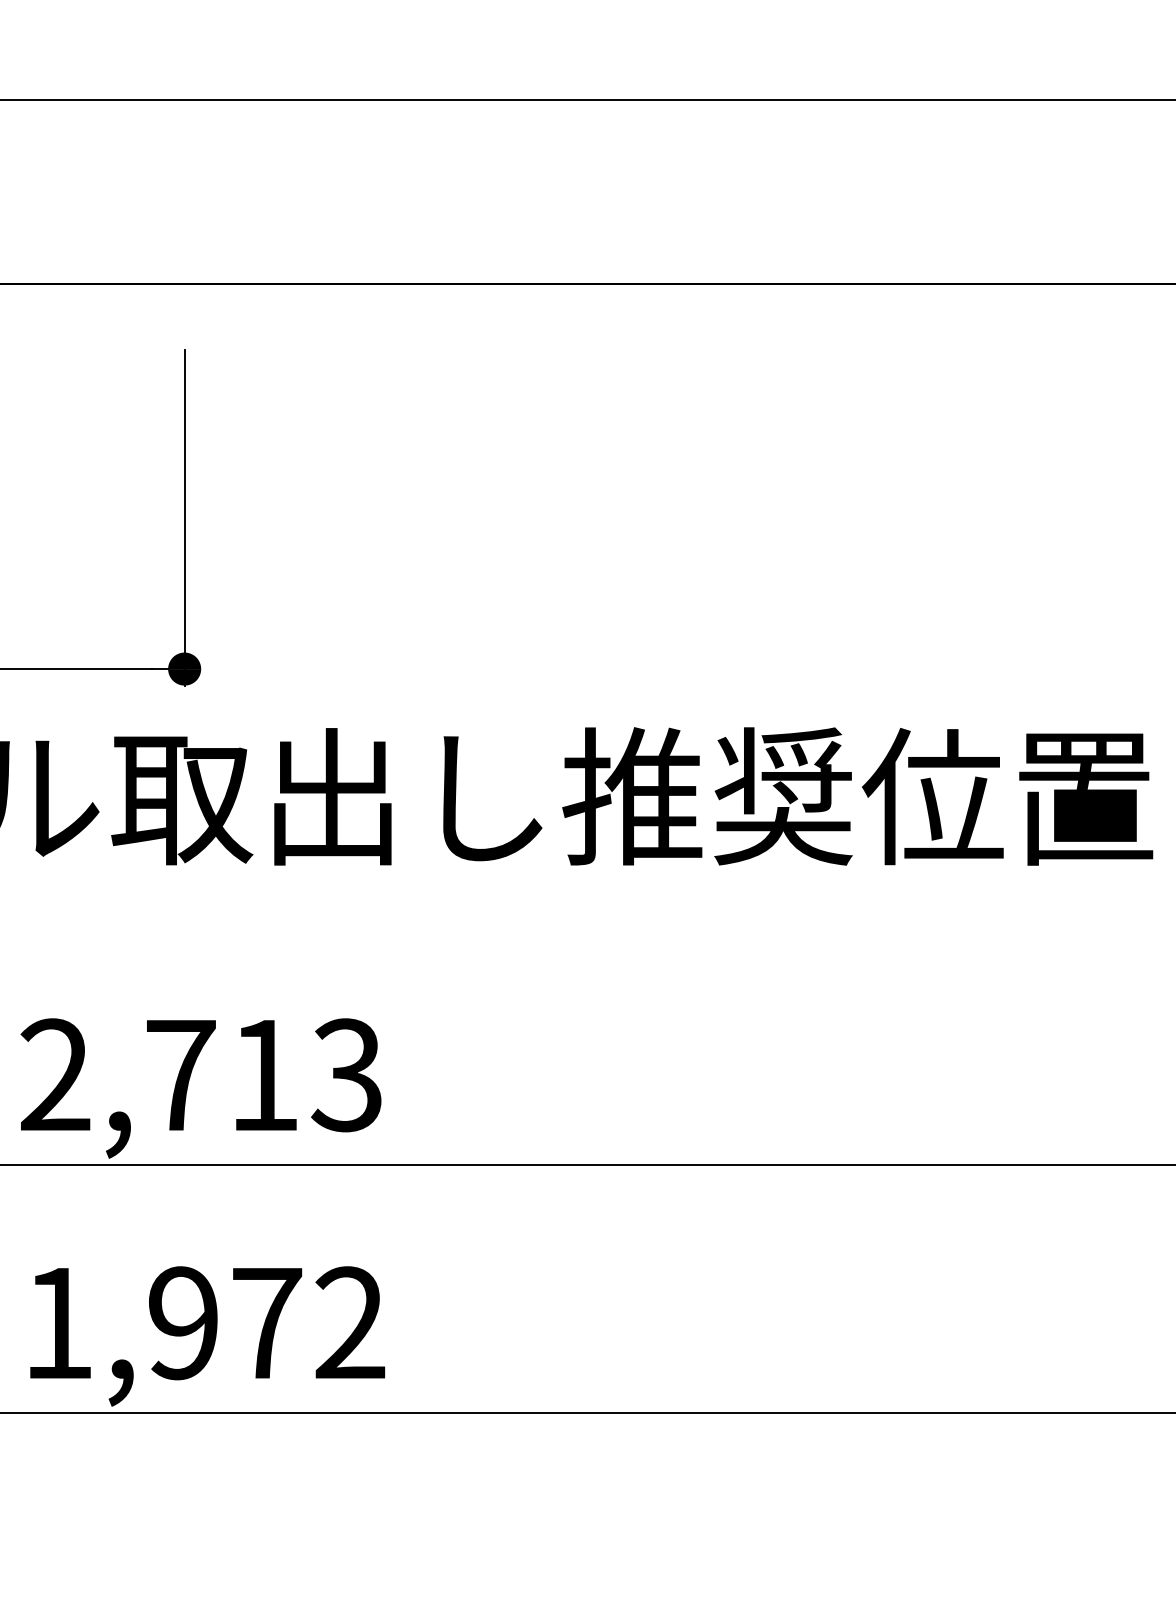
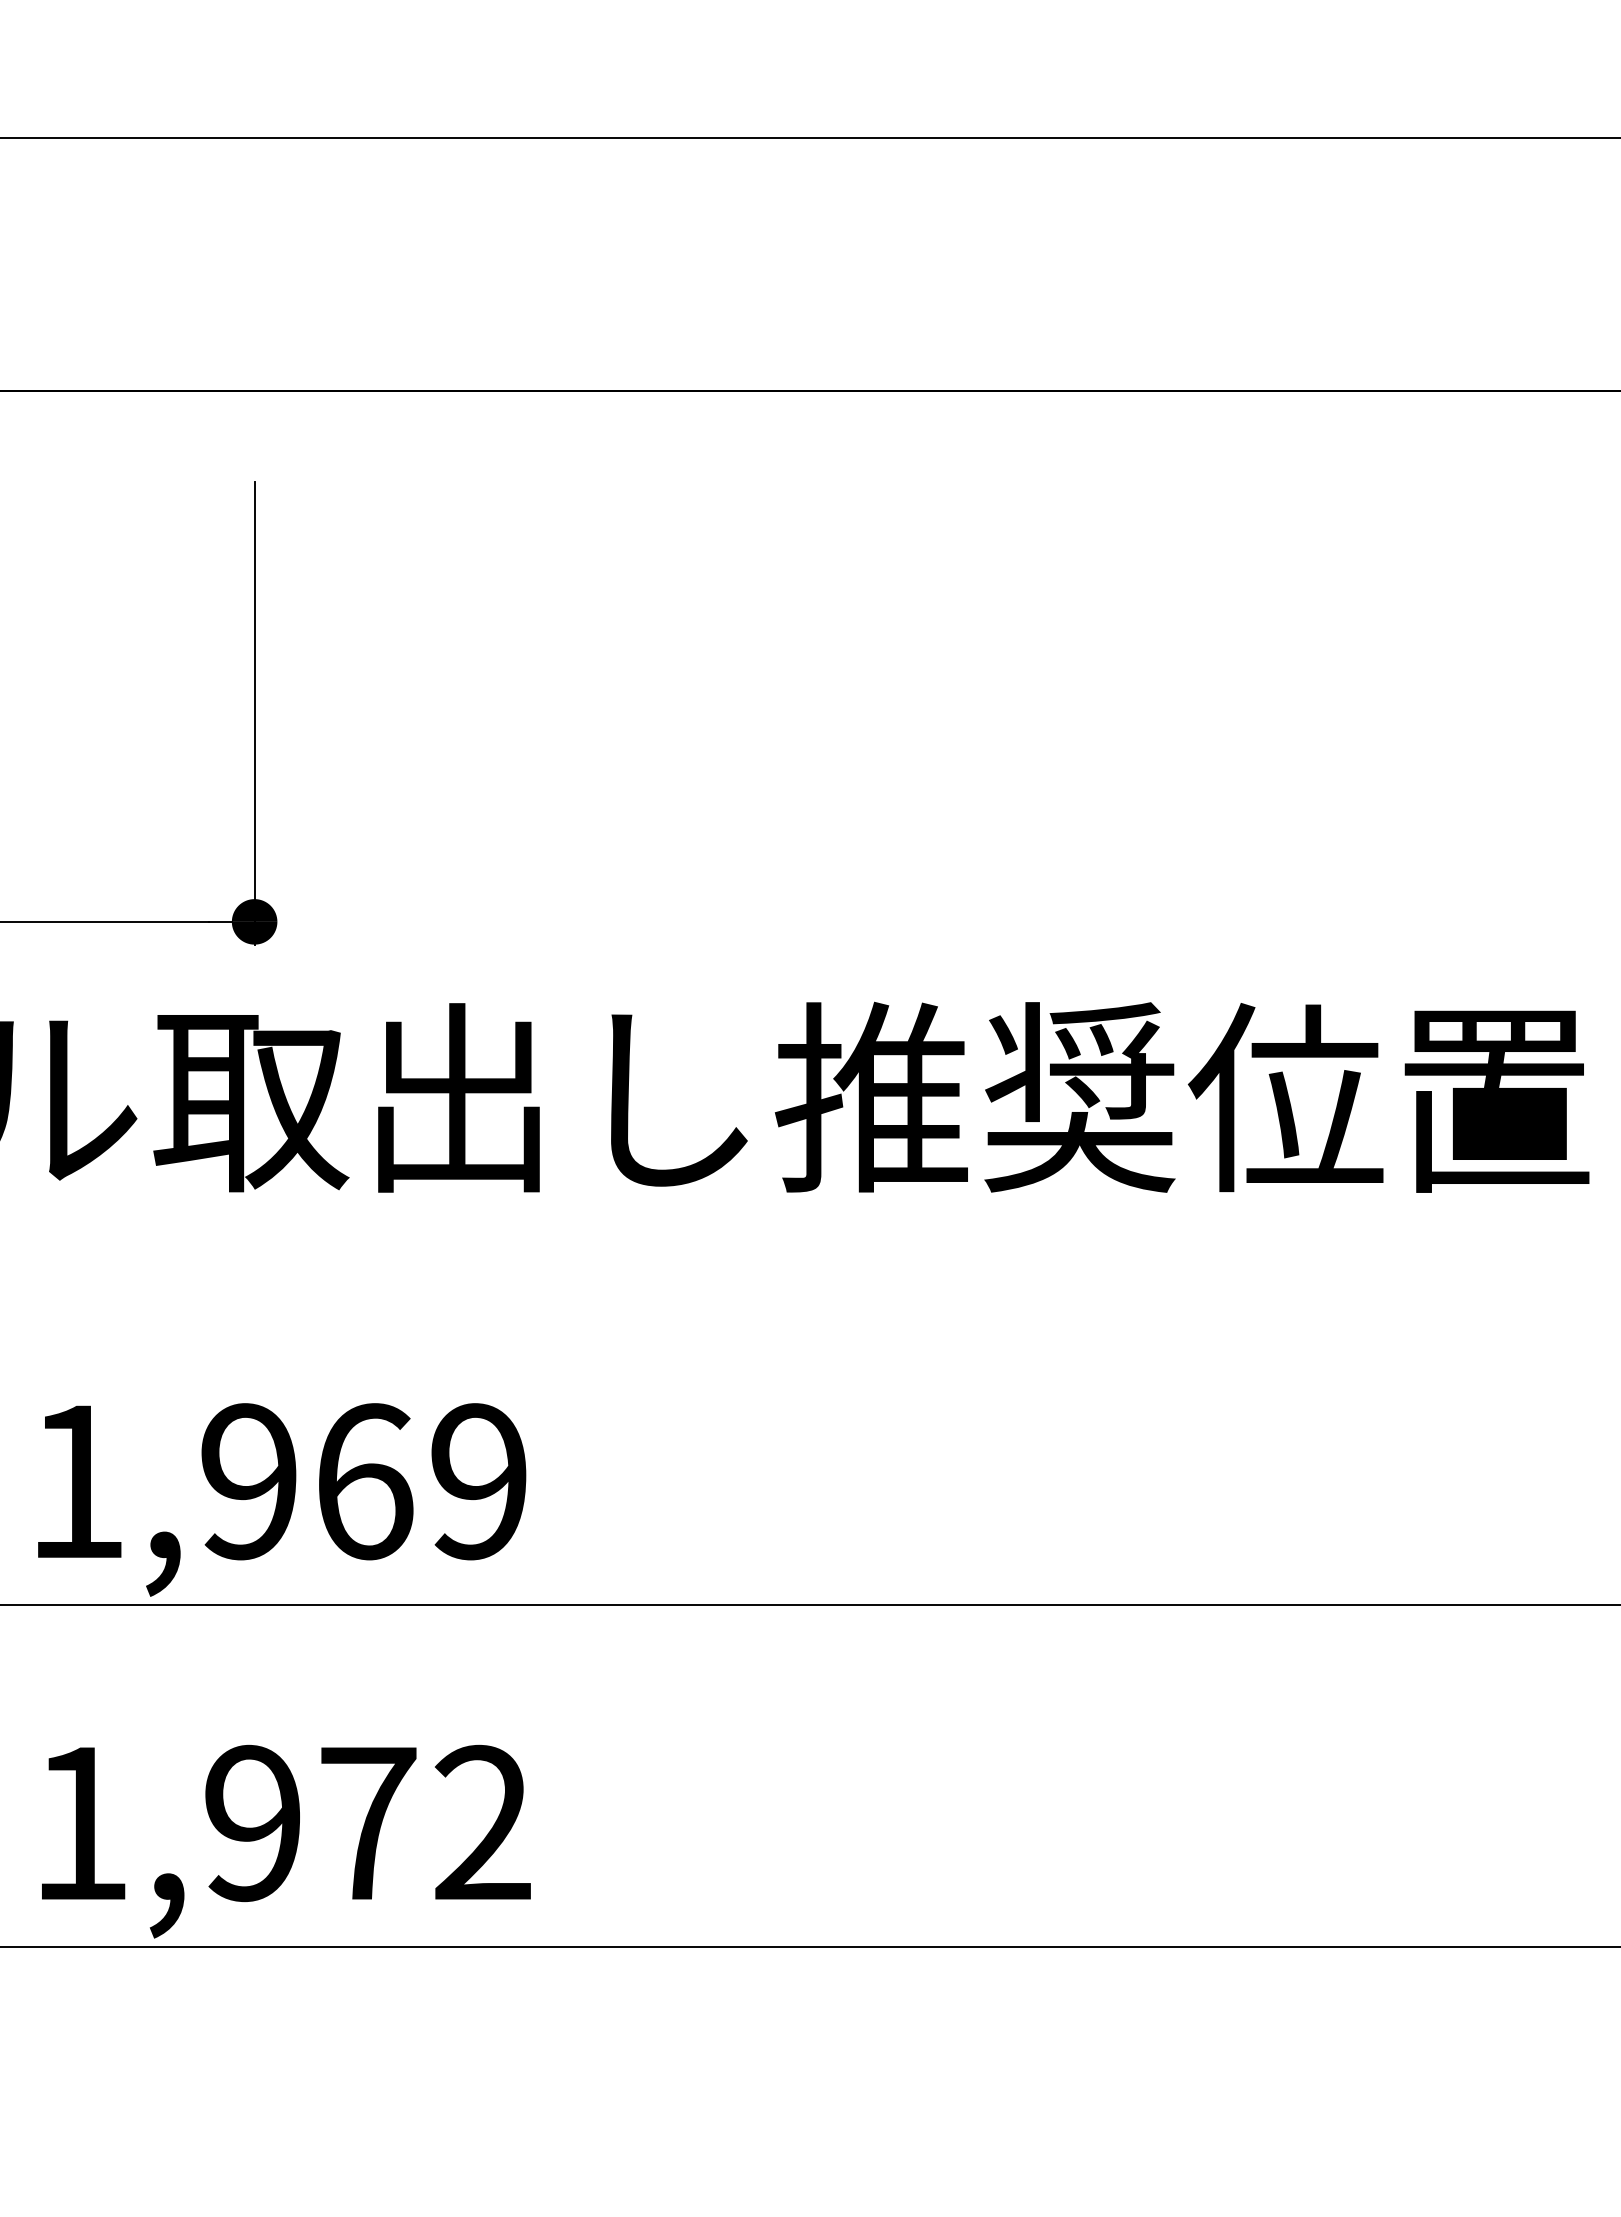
text: (201, 1075) -> (277, 1481), 2,713 -> 1,969

